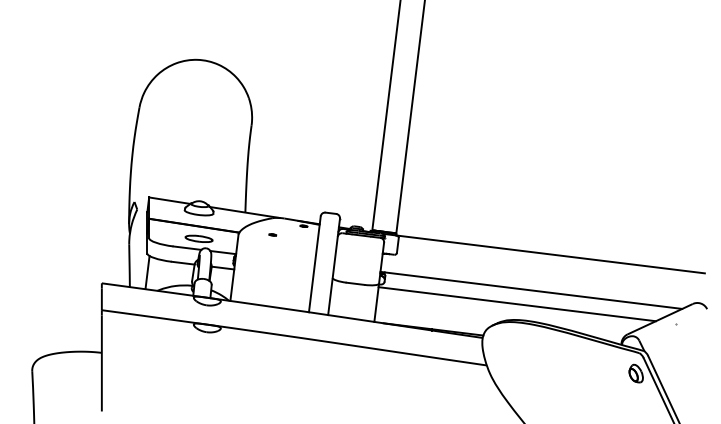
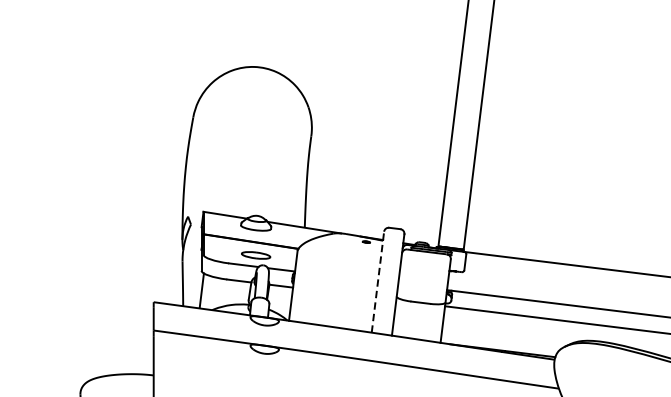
part: (272, 234) -> (333, 250), removed
line: (314, 263) -> (377, 281), solid -> dashed

